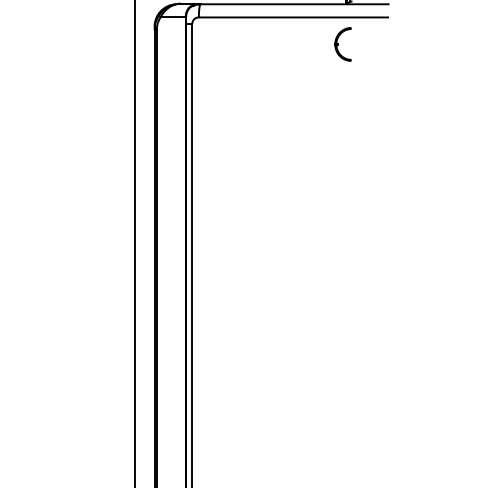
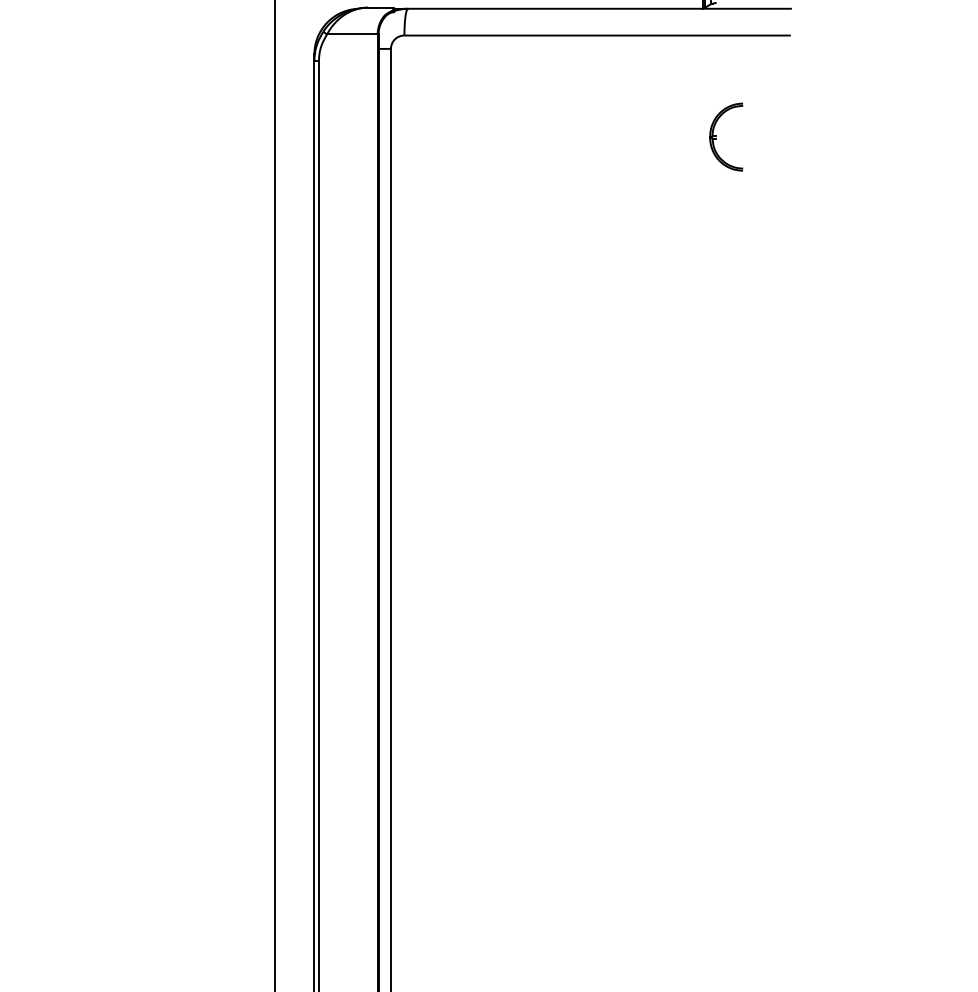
part: (342, 44) -> (724, 137), moved

